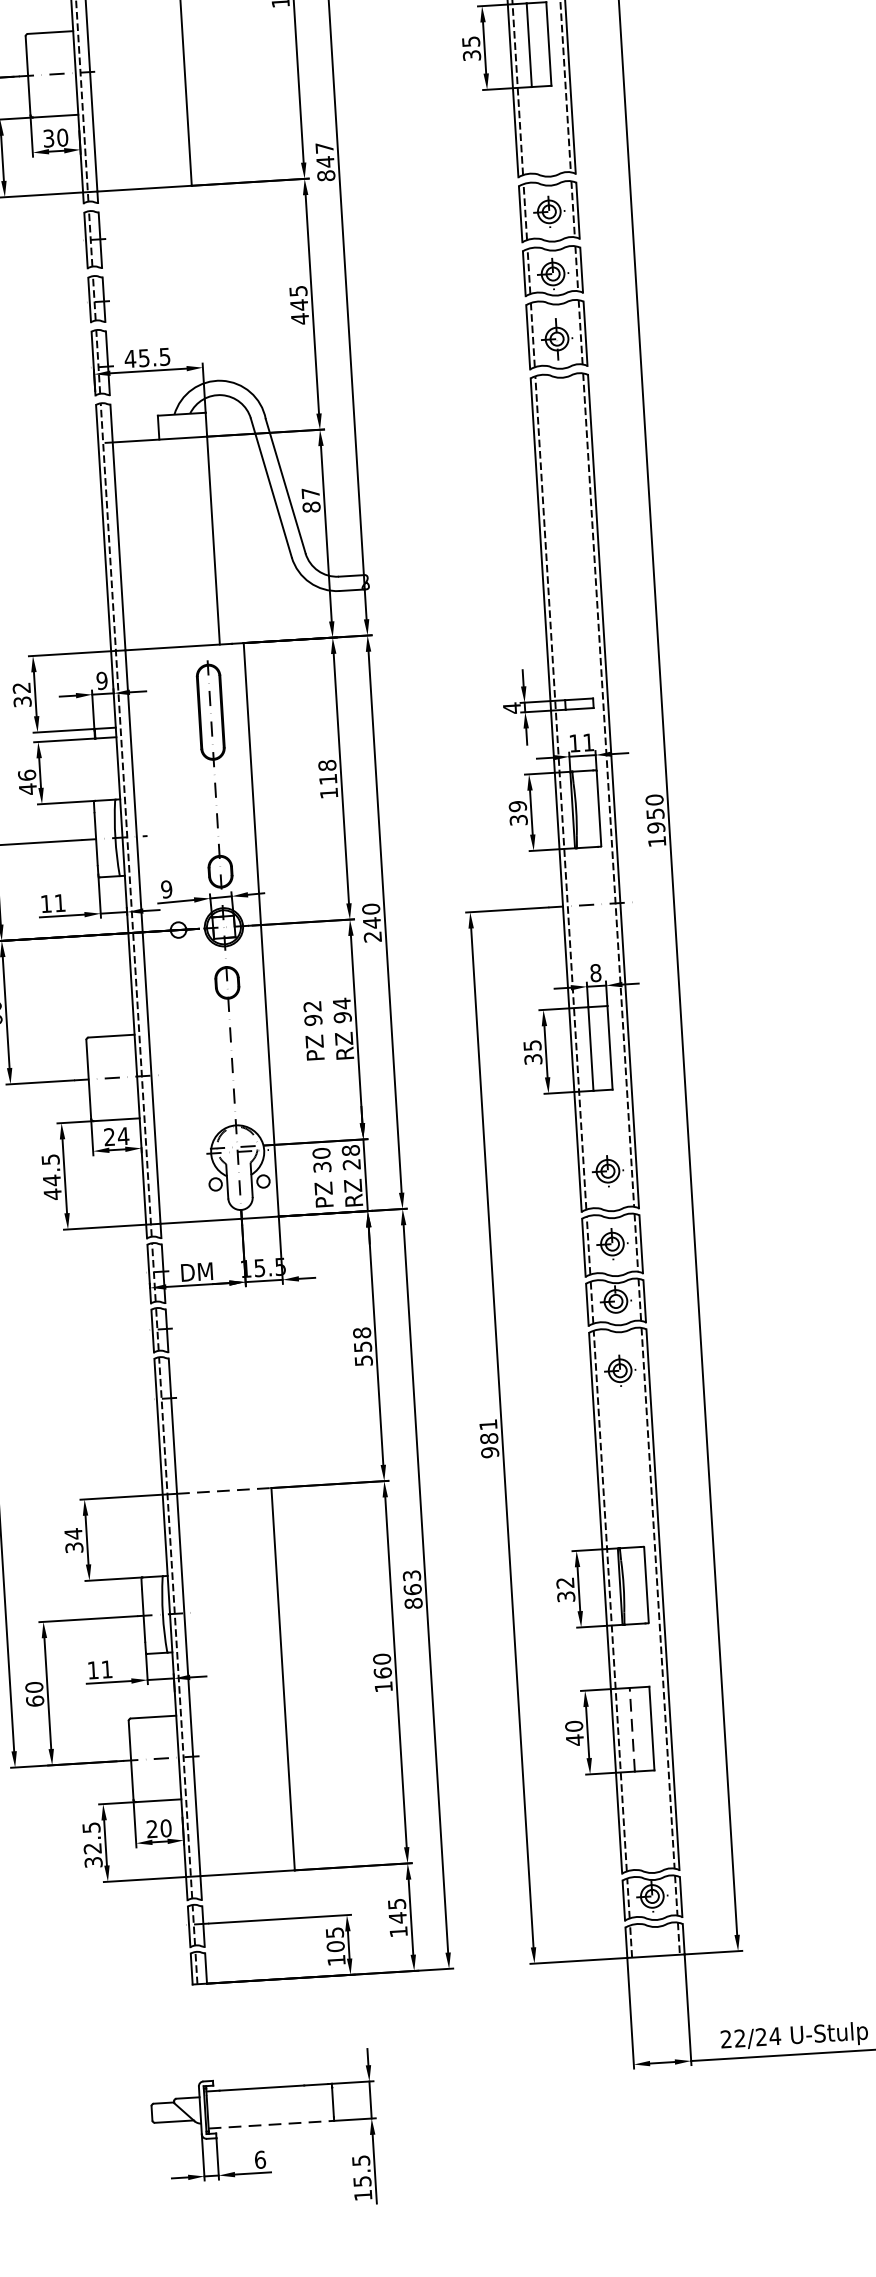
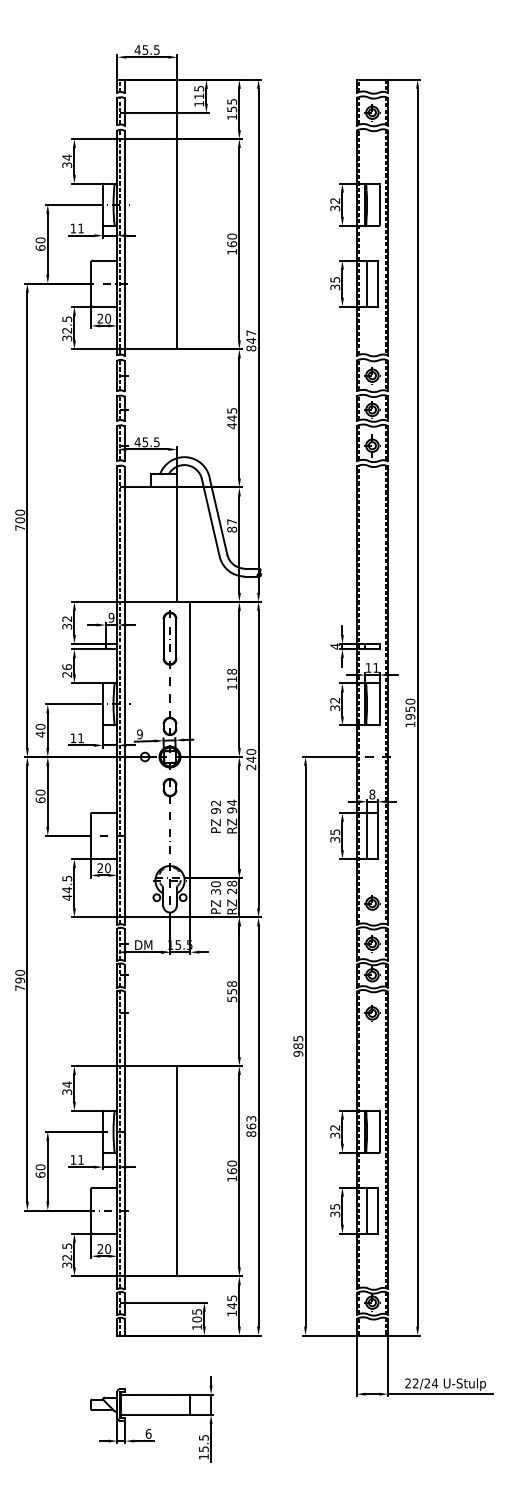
text: (48, 138) -> (100, 318), 30 -> 20
text: (28, 788) -> (67, 674), 46 -> 26
text: (518, 806) -> (335, 700), 39 -> 32
text: (122, 1136) -> (107, 868), 24 -> 20
text: (488, 1424) -> (298, 1038), 981 -> 985
line: (224, 1491) -> (151, 1066), dashed -> solid
line: (633, 1729) -> (367, 1210), dashed -> solid
text: (575, 1733) -> (335, 1210), 40 -> 35
line: (270, 2125) -> (155, 1415), dashed -> solid

